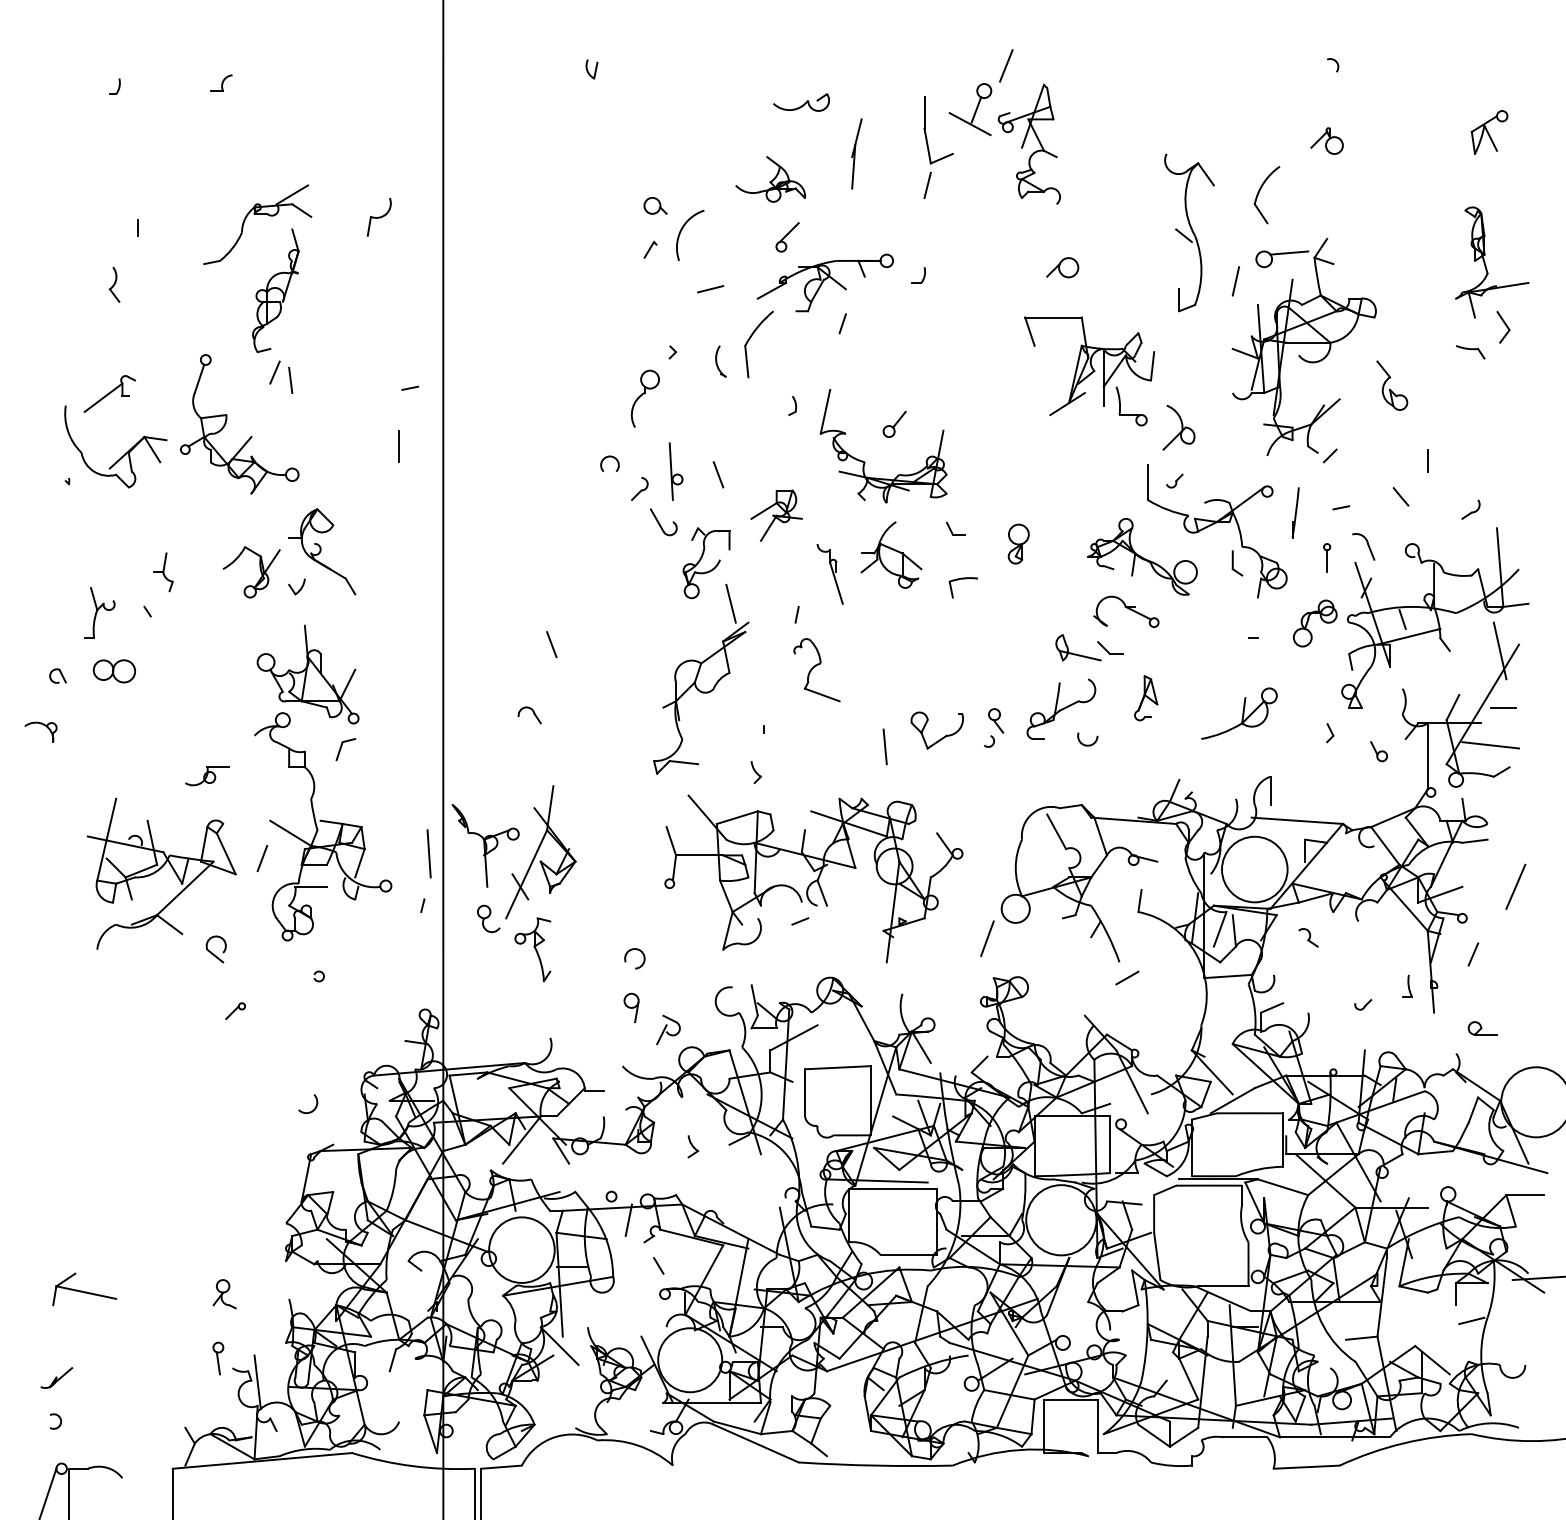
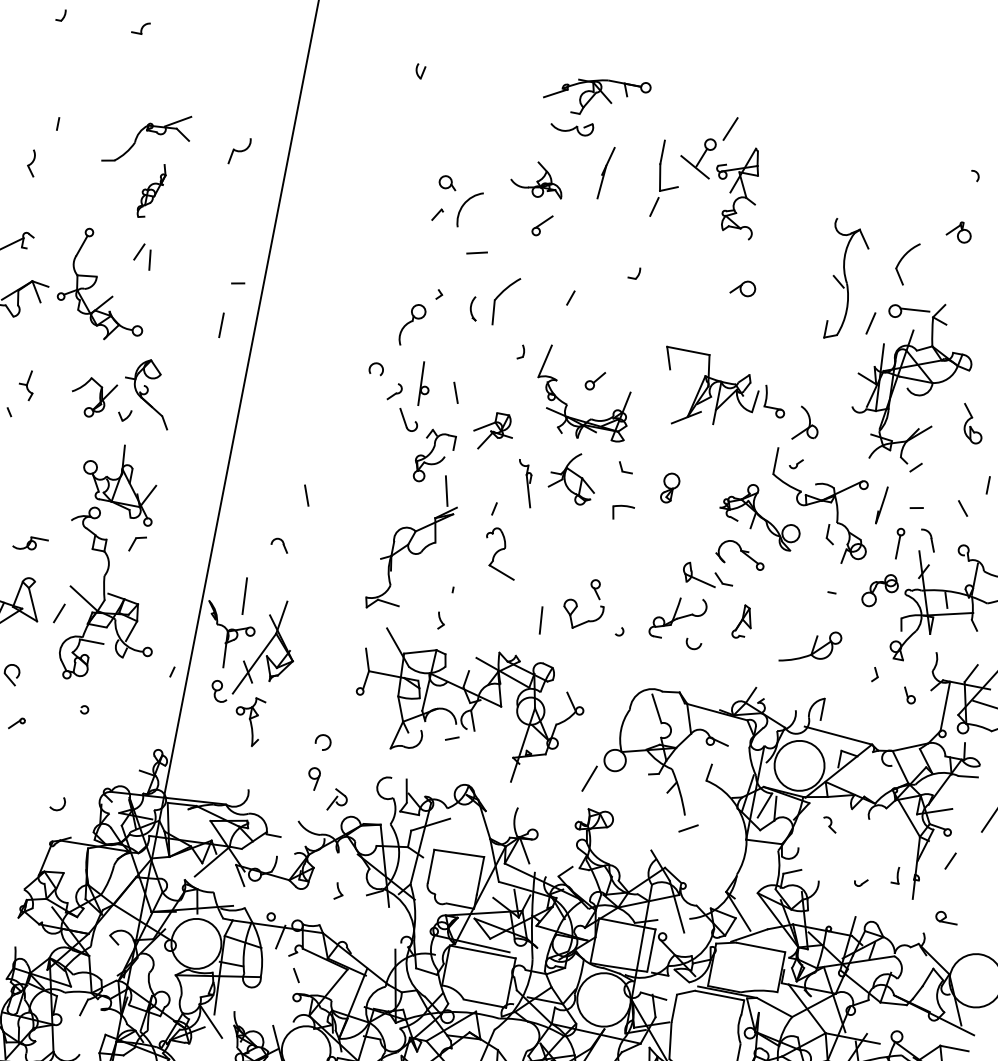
part: (824, 282) -> (596, 94), moved
part: (275, 290) -> (151, 190), size x0.6
part: (1089, 366) -> (708, 392), moved
part: (1327, 557) -> (899, 543), size x1.4
part: (996, 720) -> (596, 589), moved
line: (428, 853) -> (244, 595), moved

